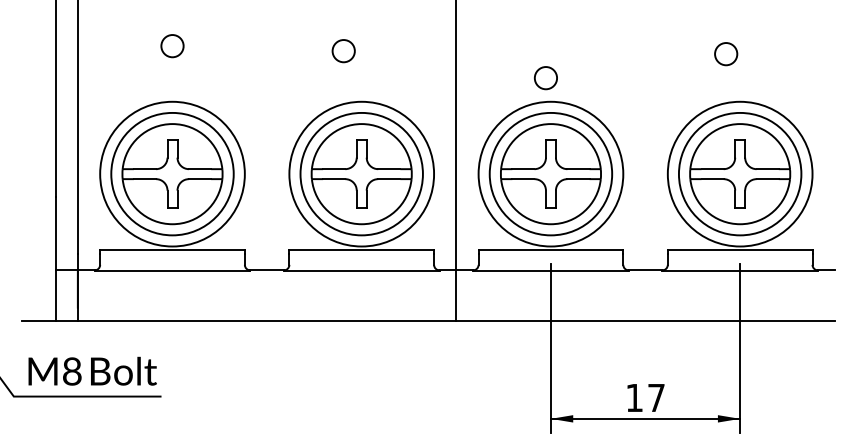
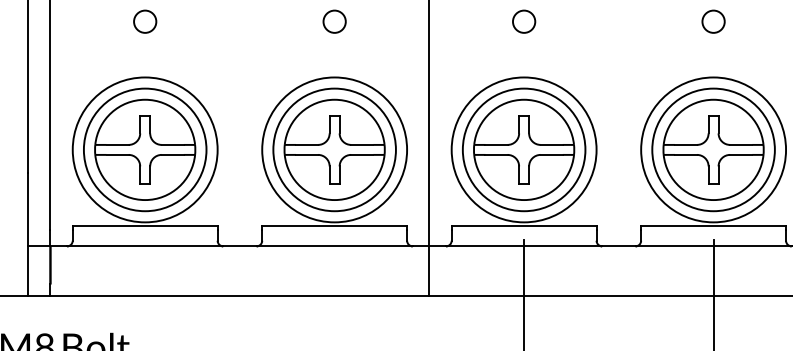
circle: (343, 51) -> (334, 22), moved
circle: (726, 54) -> (713, 22), moved
circle: (545, 78) -> (523, 22), moved

